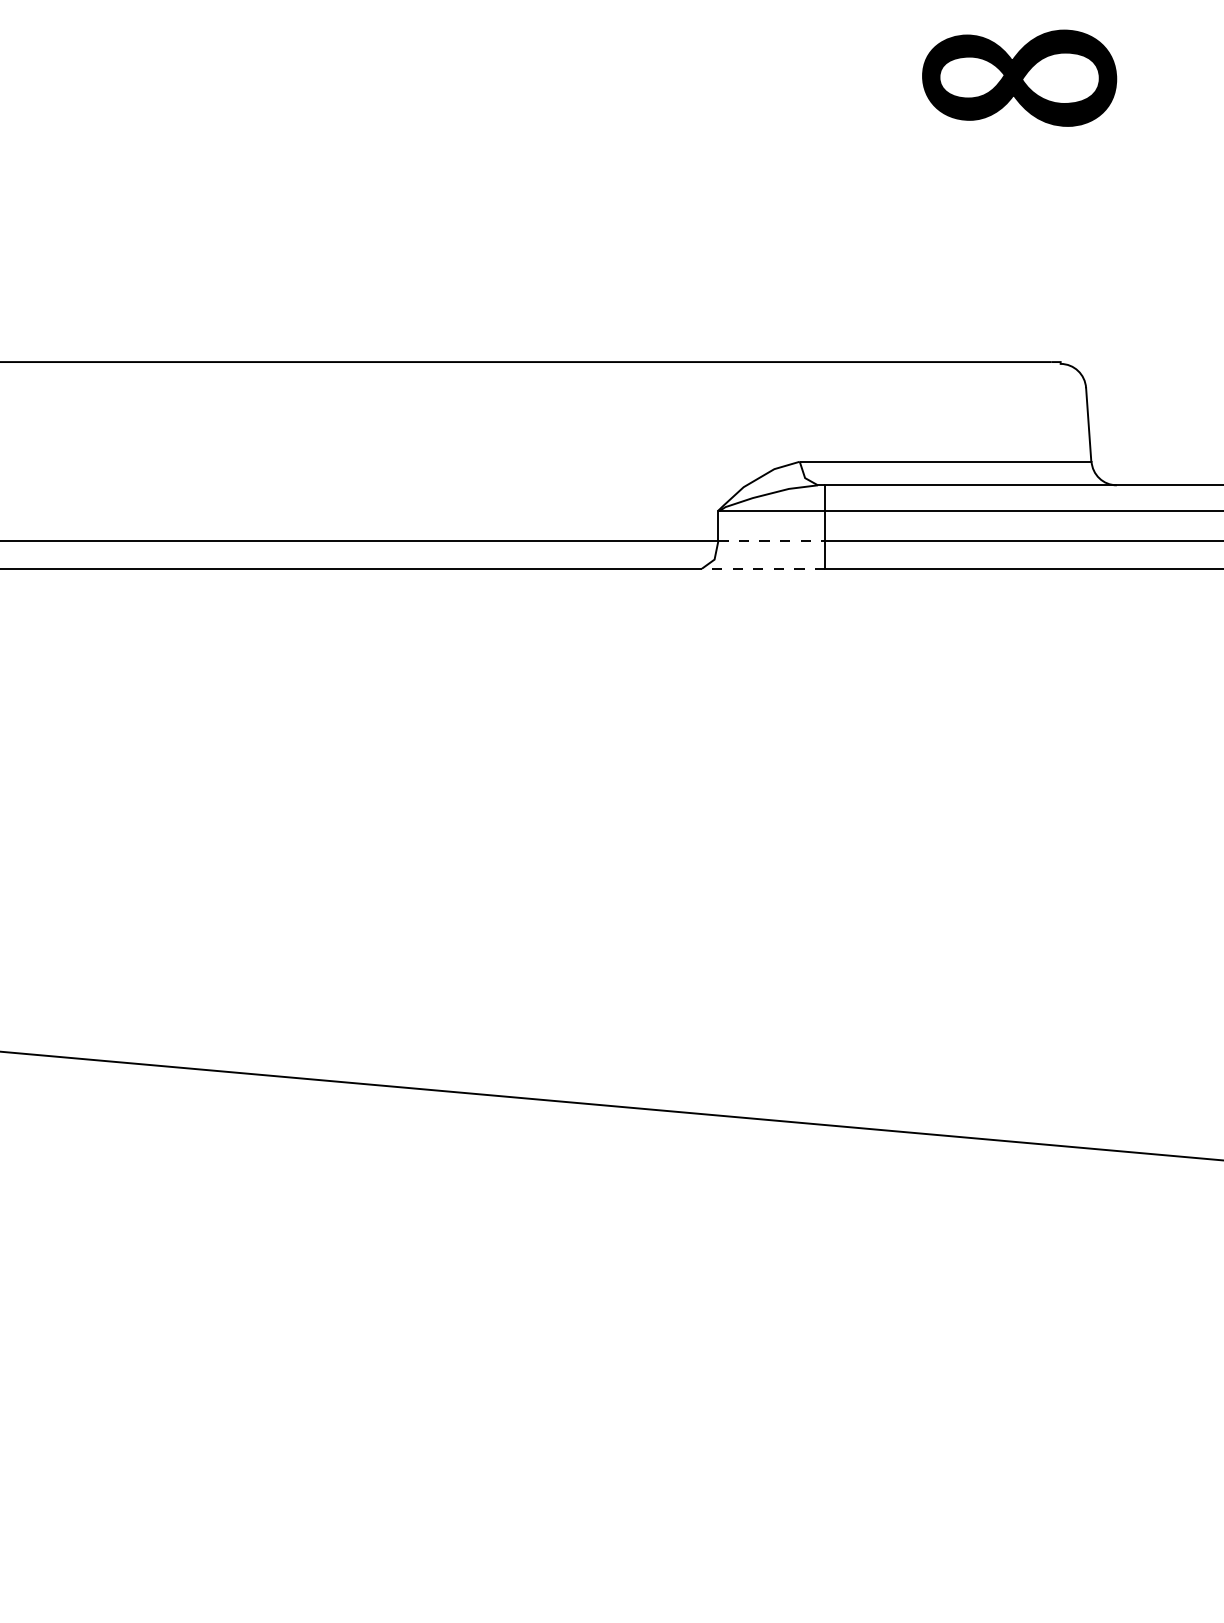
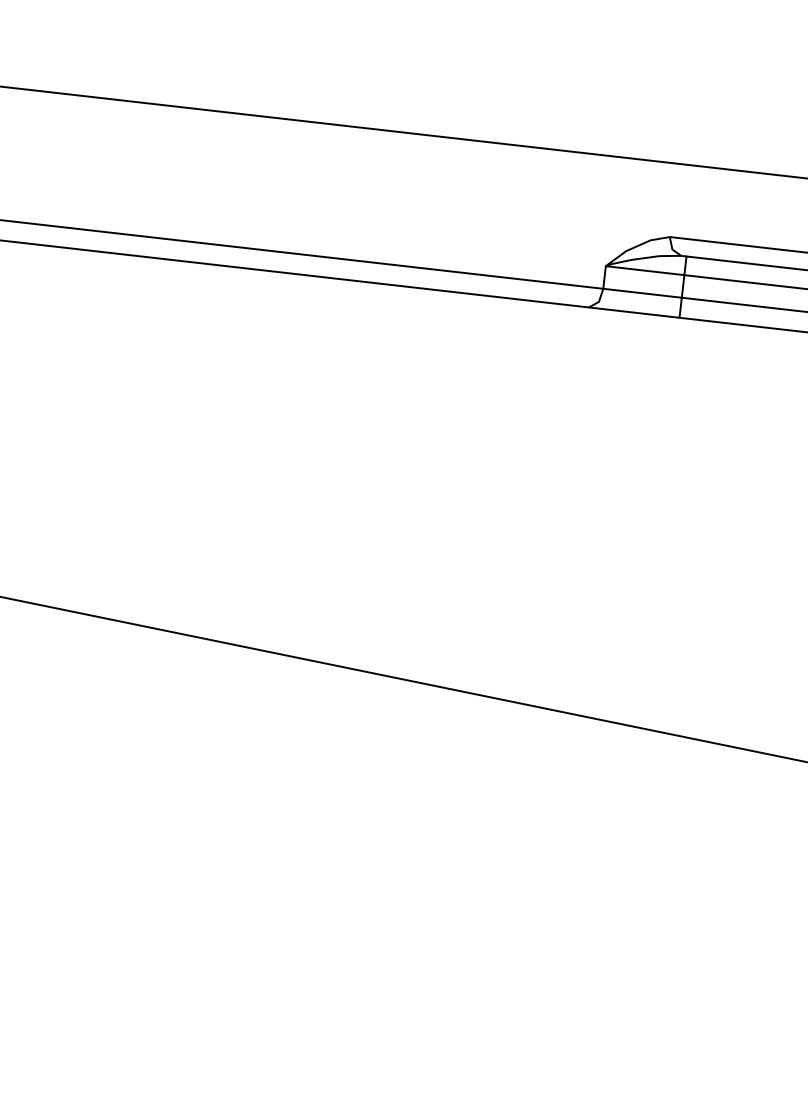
line: (772, 541) -> (643, 293), dashed -> solid
line: (762, 568) -> (633, 312), dashed -> solid

